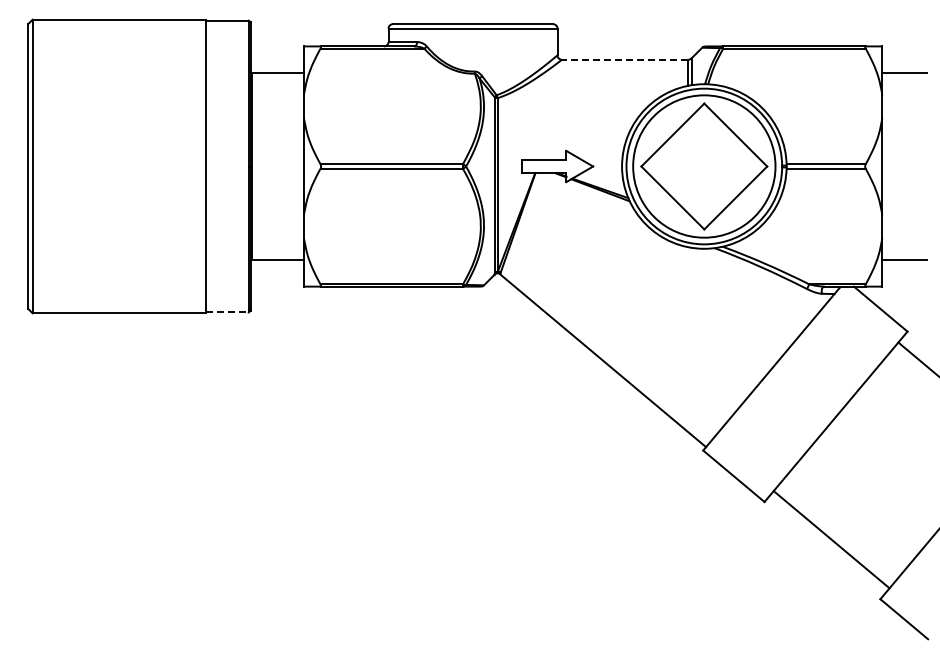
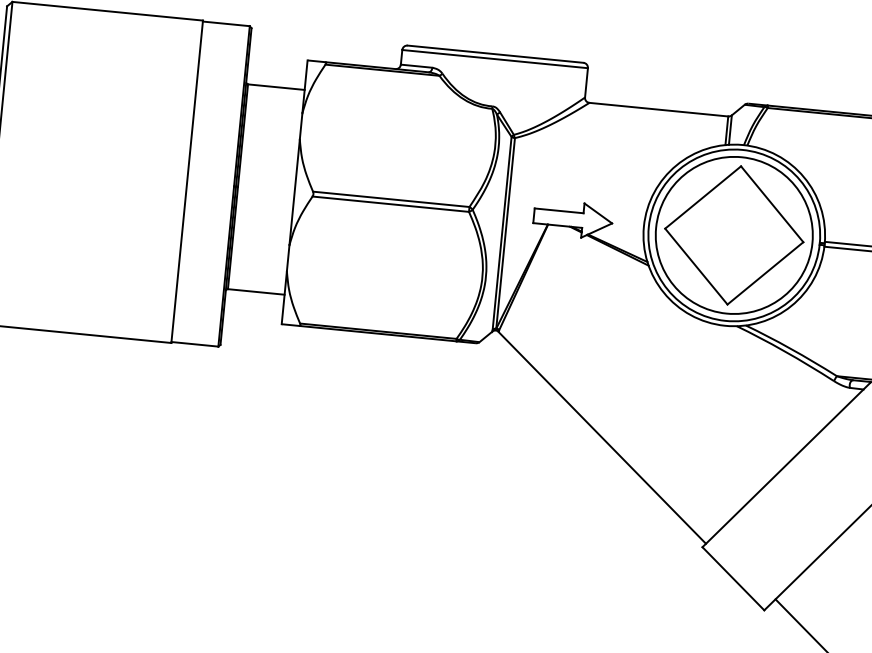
line: (624, 59) -> (658, 109), dashed -> solid
line: (227, 312) -> (194, 344), dashed -> solid

